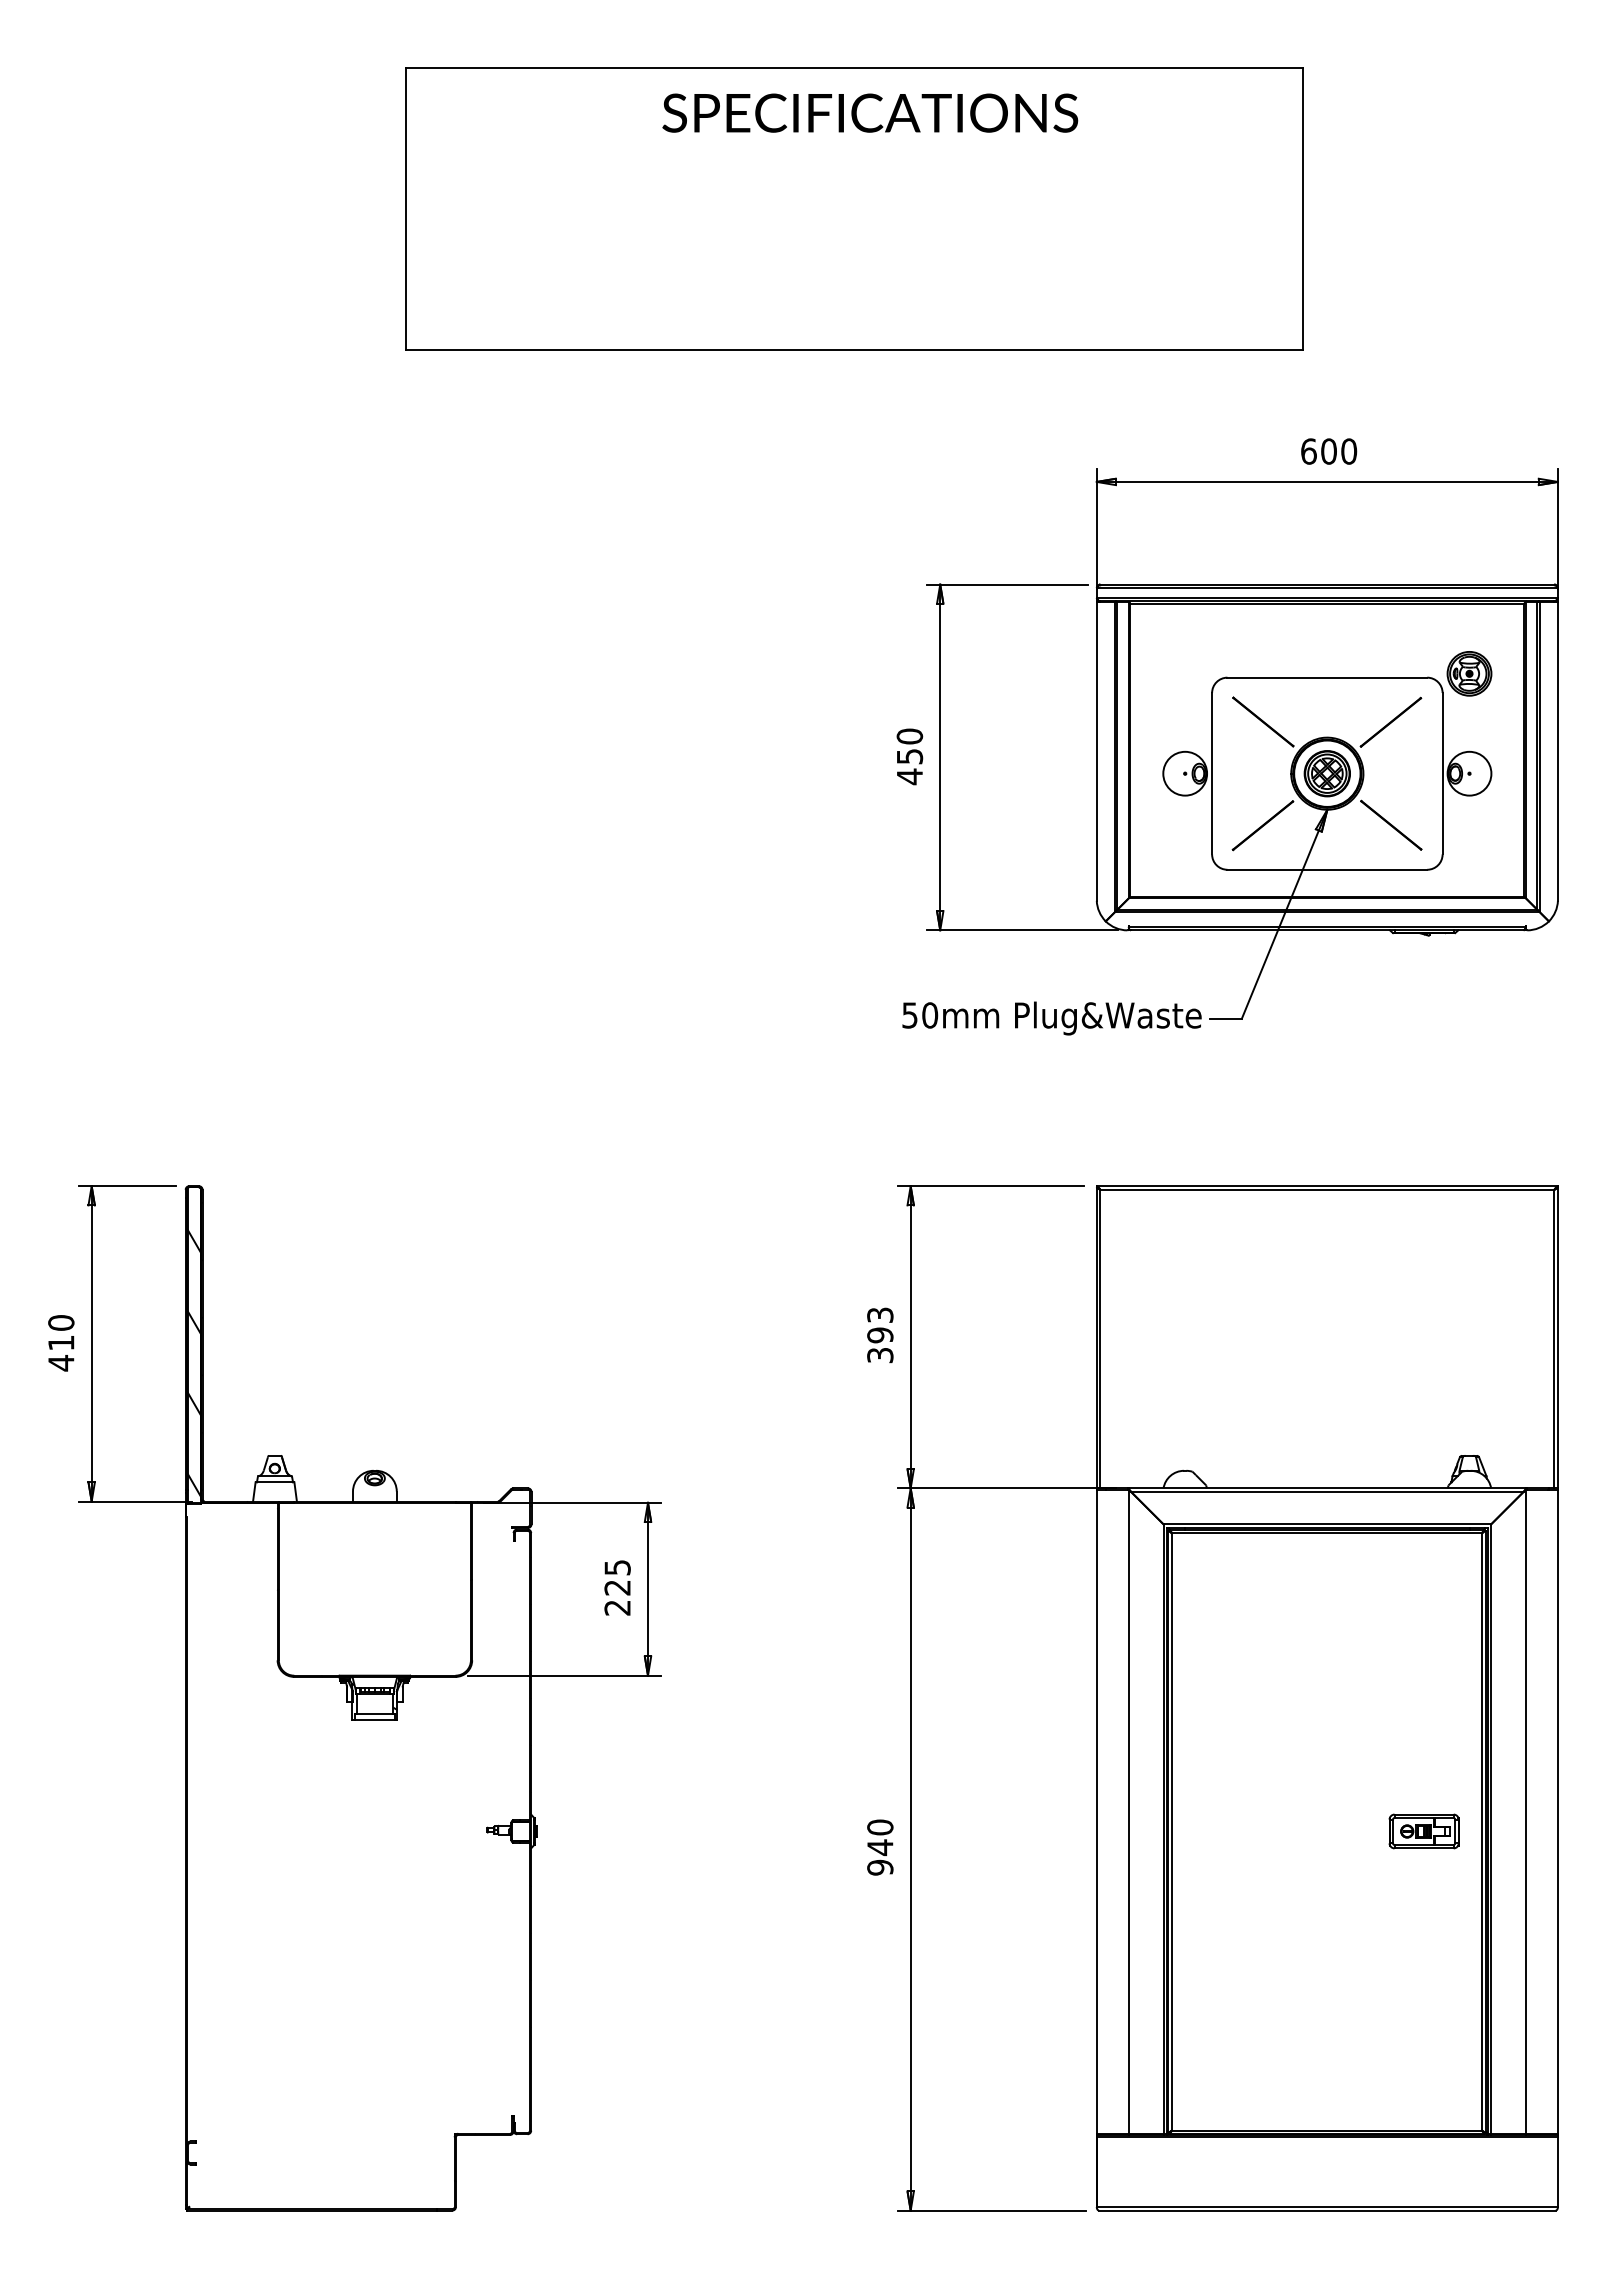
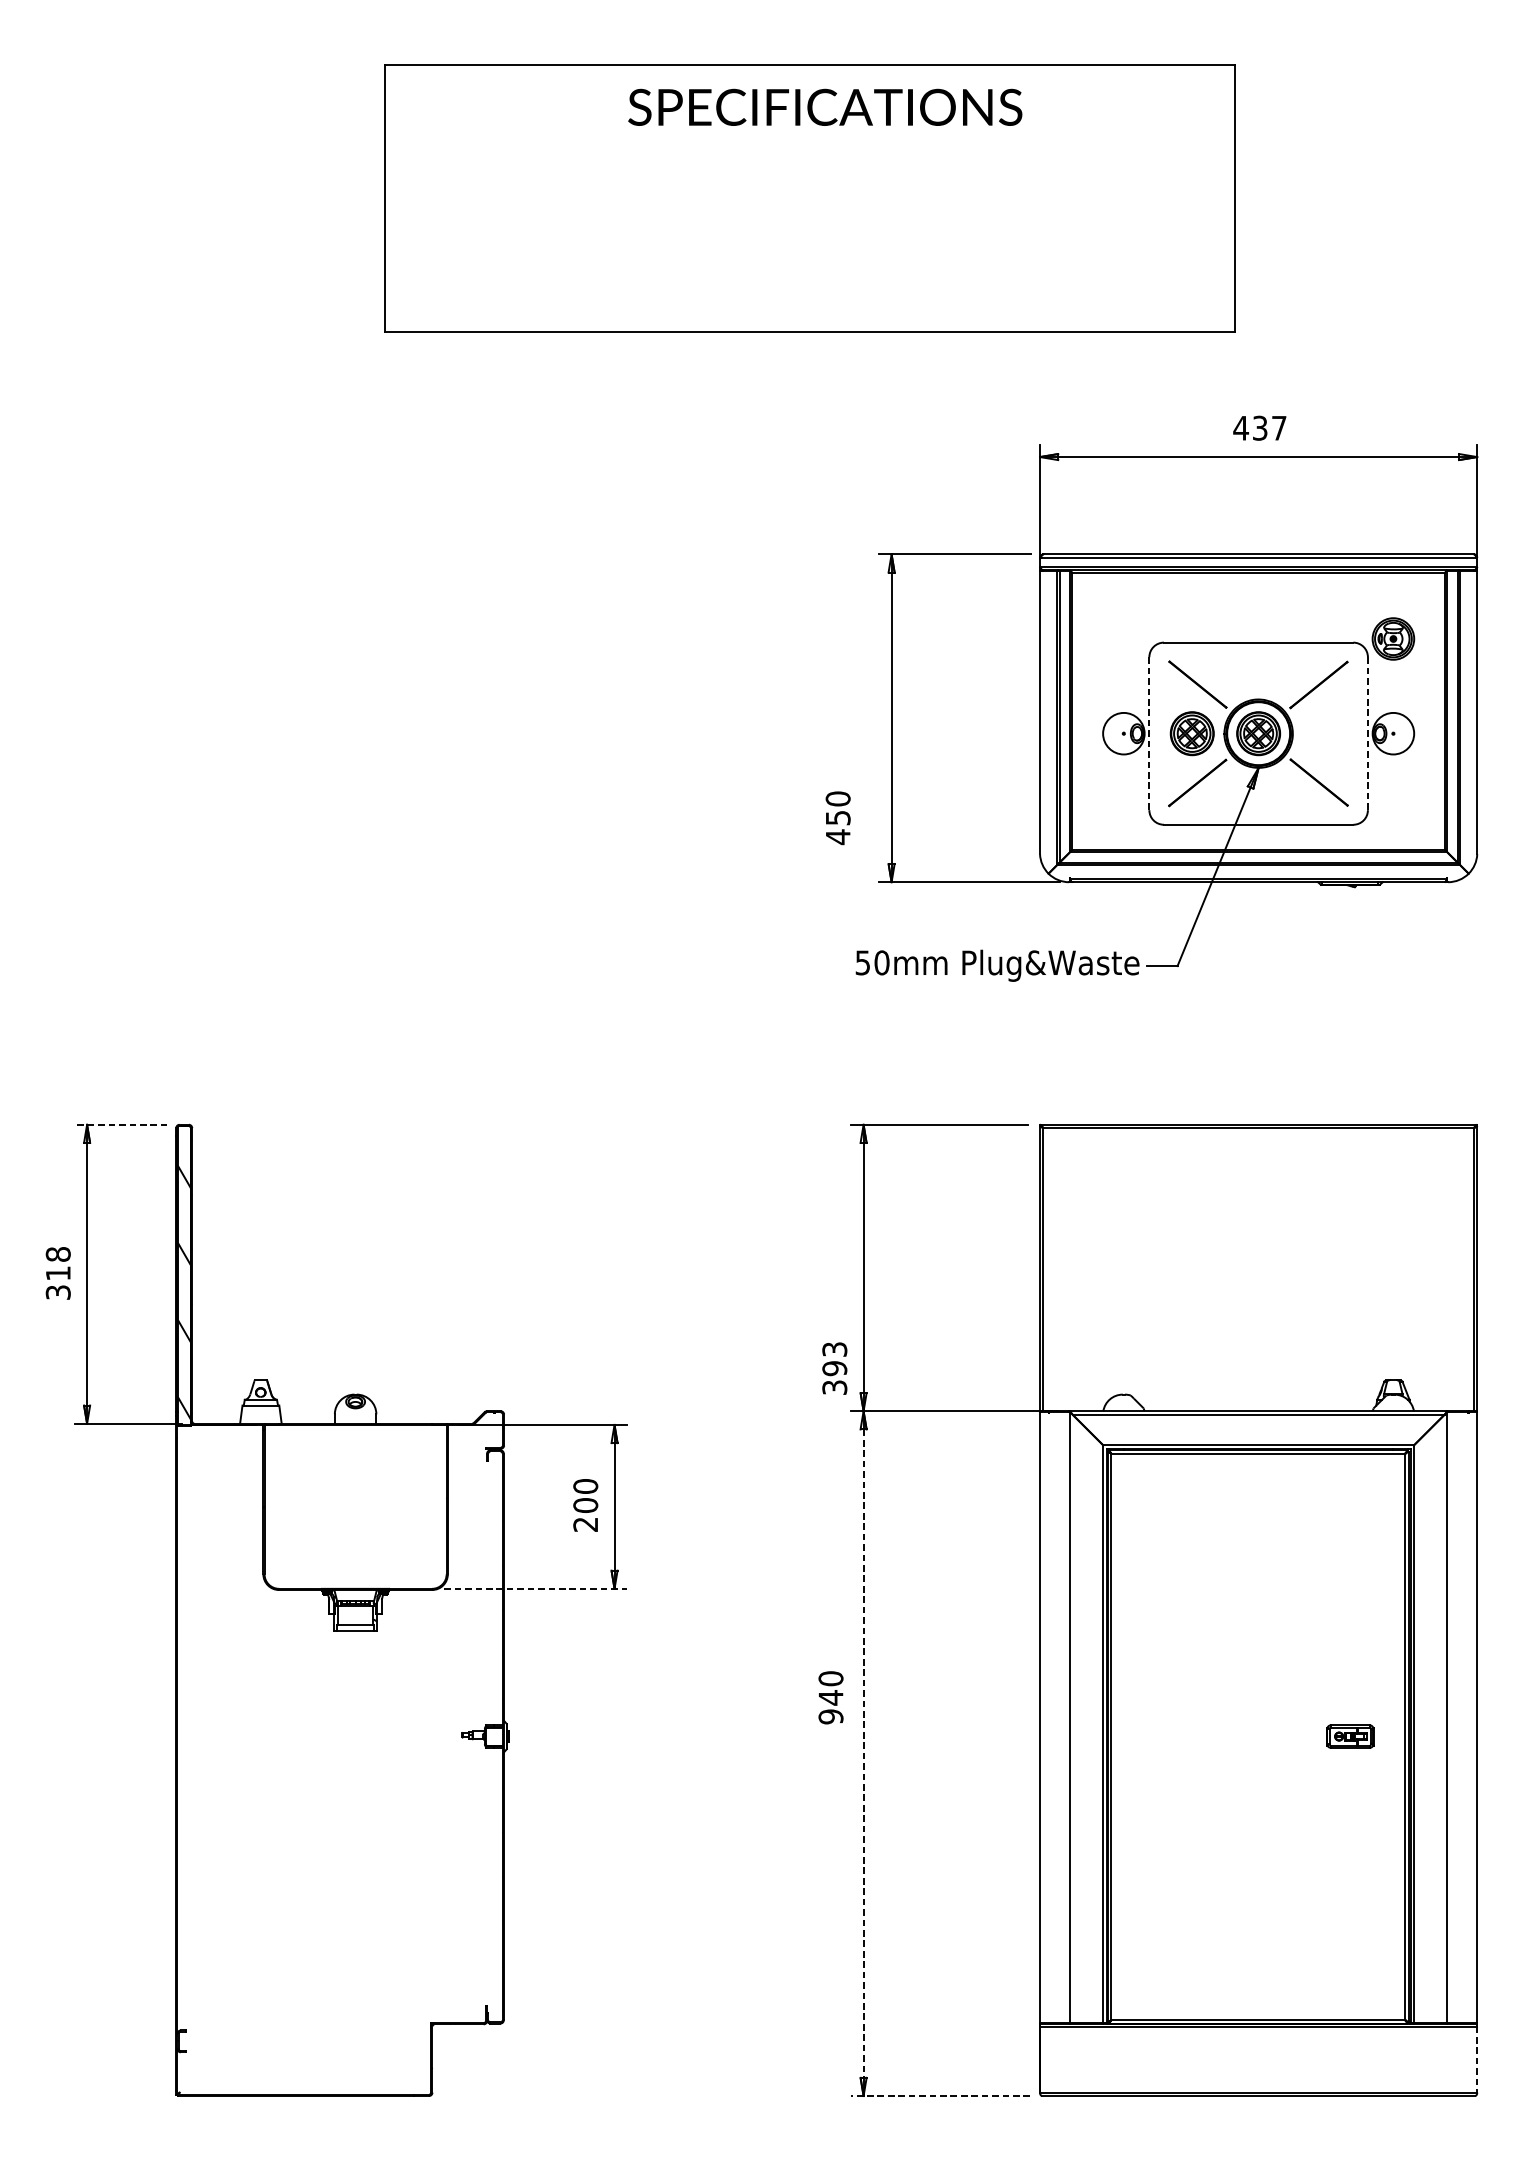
text: (1328, 451) -> (1259, 428), 600 -> 437
text: (909, 756) -> (837, 817), moved
line: (1212, 773) -> (1149, 733), solid -> dashed
part: (1256, 773) -> (1191, 733), added
line: (1442, 773) -> (1367, 733), solid -> dashed
line: (127, 1186) -> (121, 1125), solid -> dashed
text: (880, 1335) -> (834, 1368), moved
text: (61, 1343) -> (58, 1273), 410 -> 318
text: (617, 1577) -> (585, 1495), 225 -> 200
line: (565, 1675) -> (536, 1588), solid -> dashed
part: (1423, 1831) -> (1349, 1736), size x0.7
text: (880, 1847) -> (831, 1697), moved
line: (910, 1849) -> (863, 1753), solid -> dashed
line: (1557, 2172) -> (1476, 2059), solid -> dashed
line: (991, 2210) -> (940, 2095), solid -> dashed

